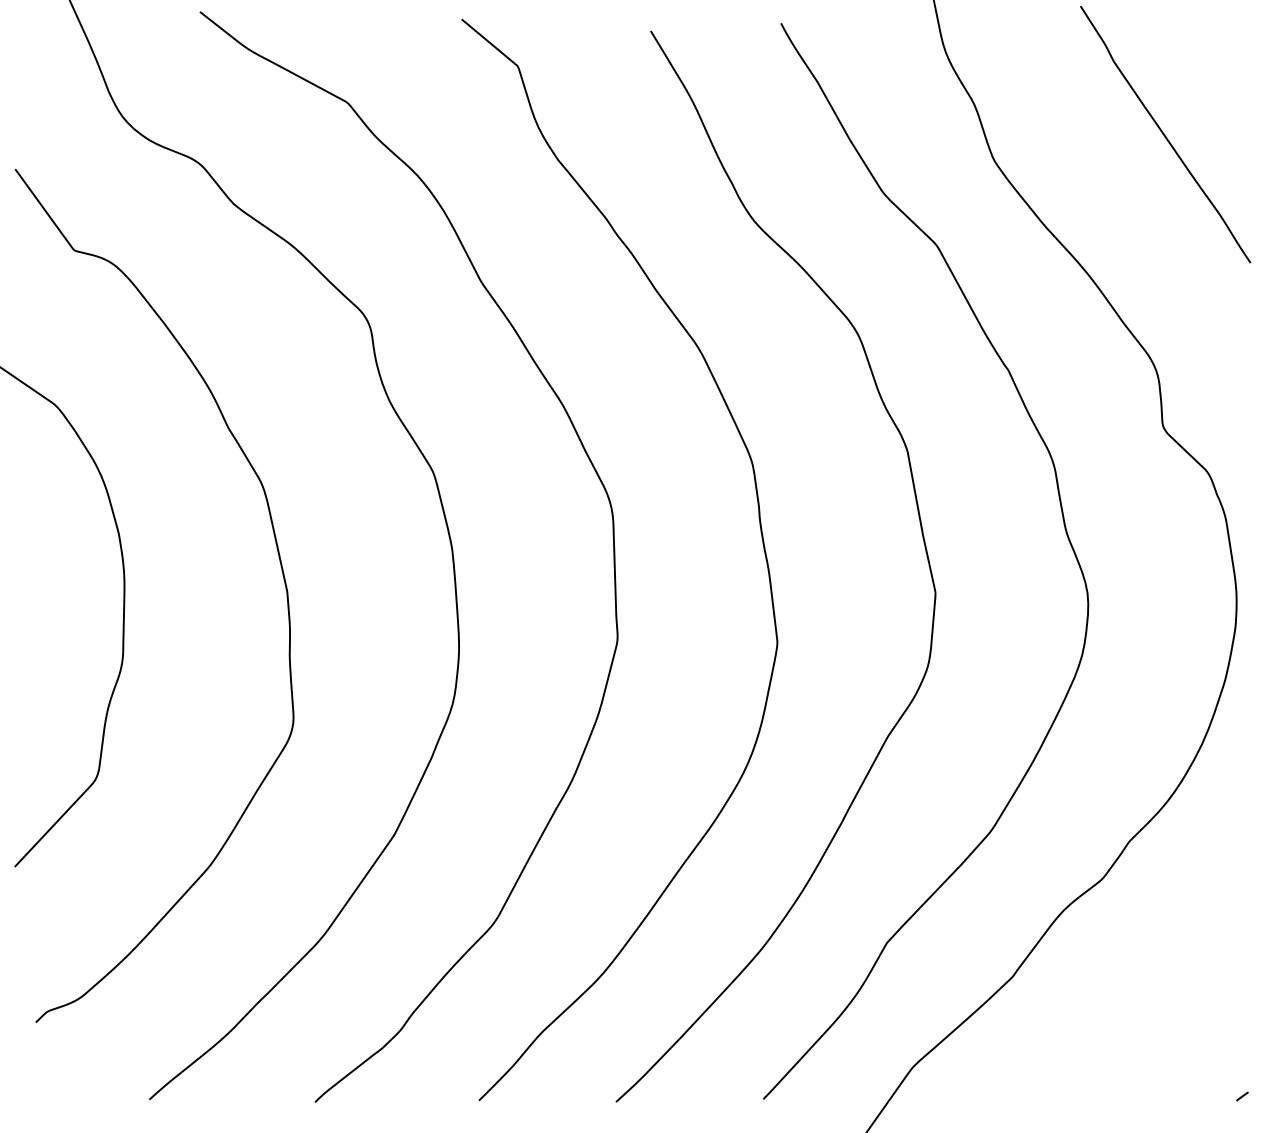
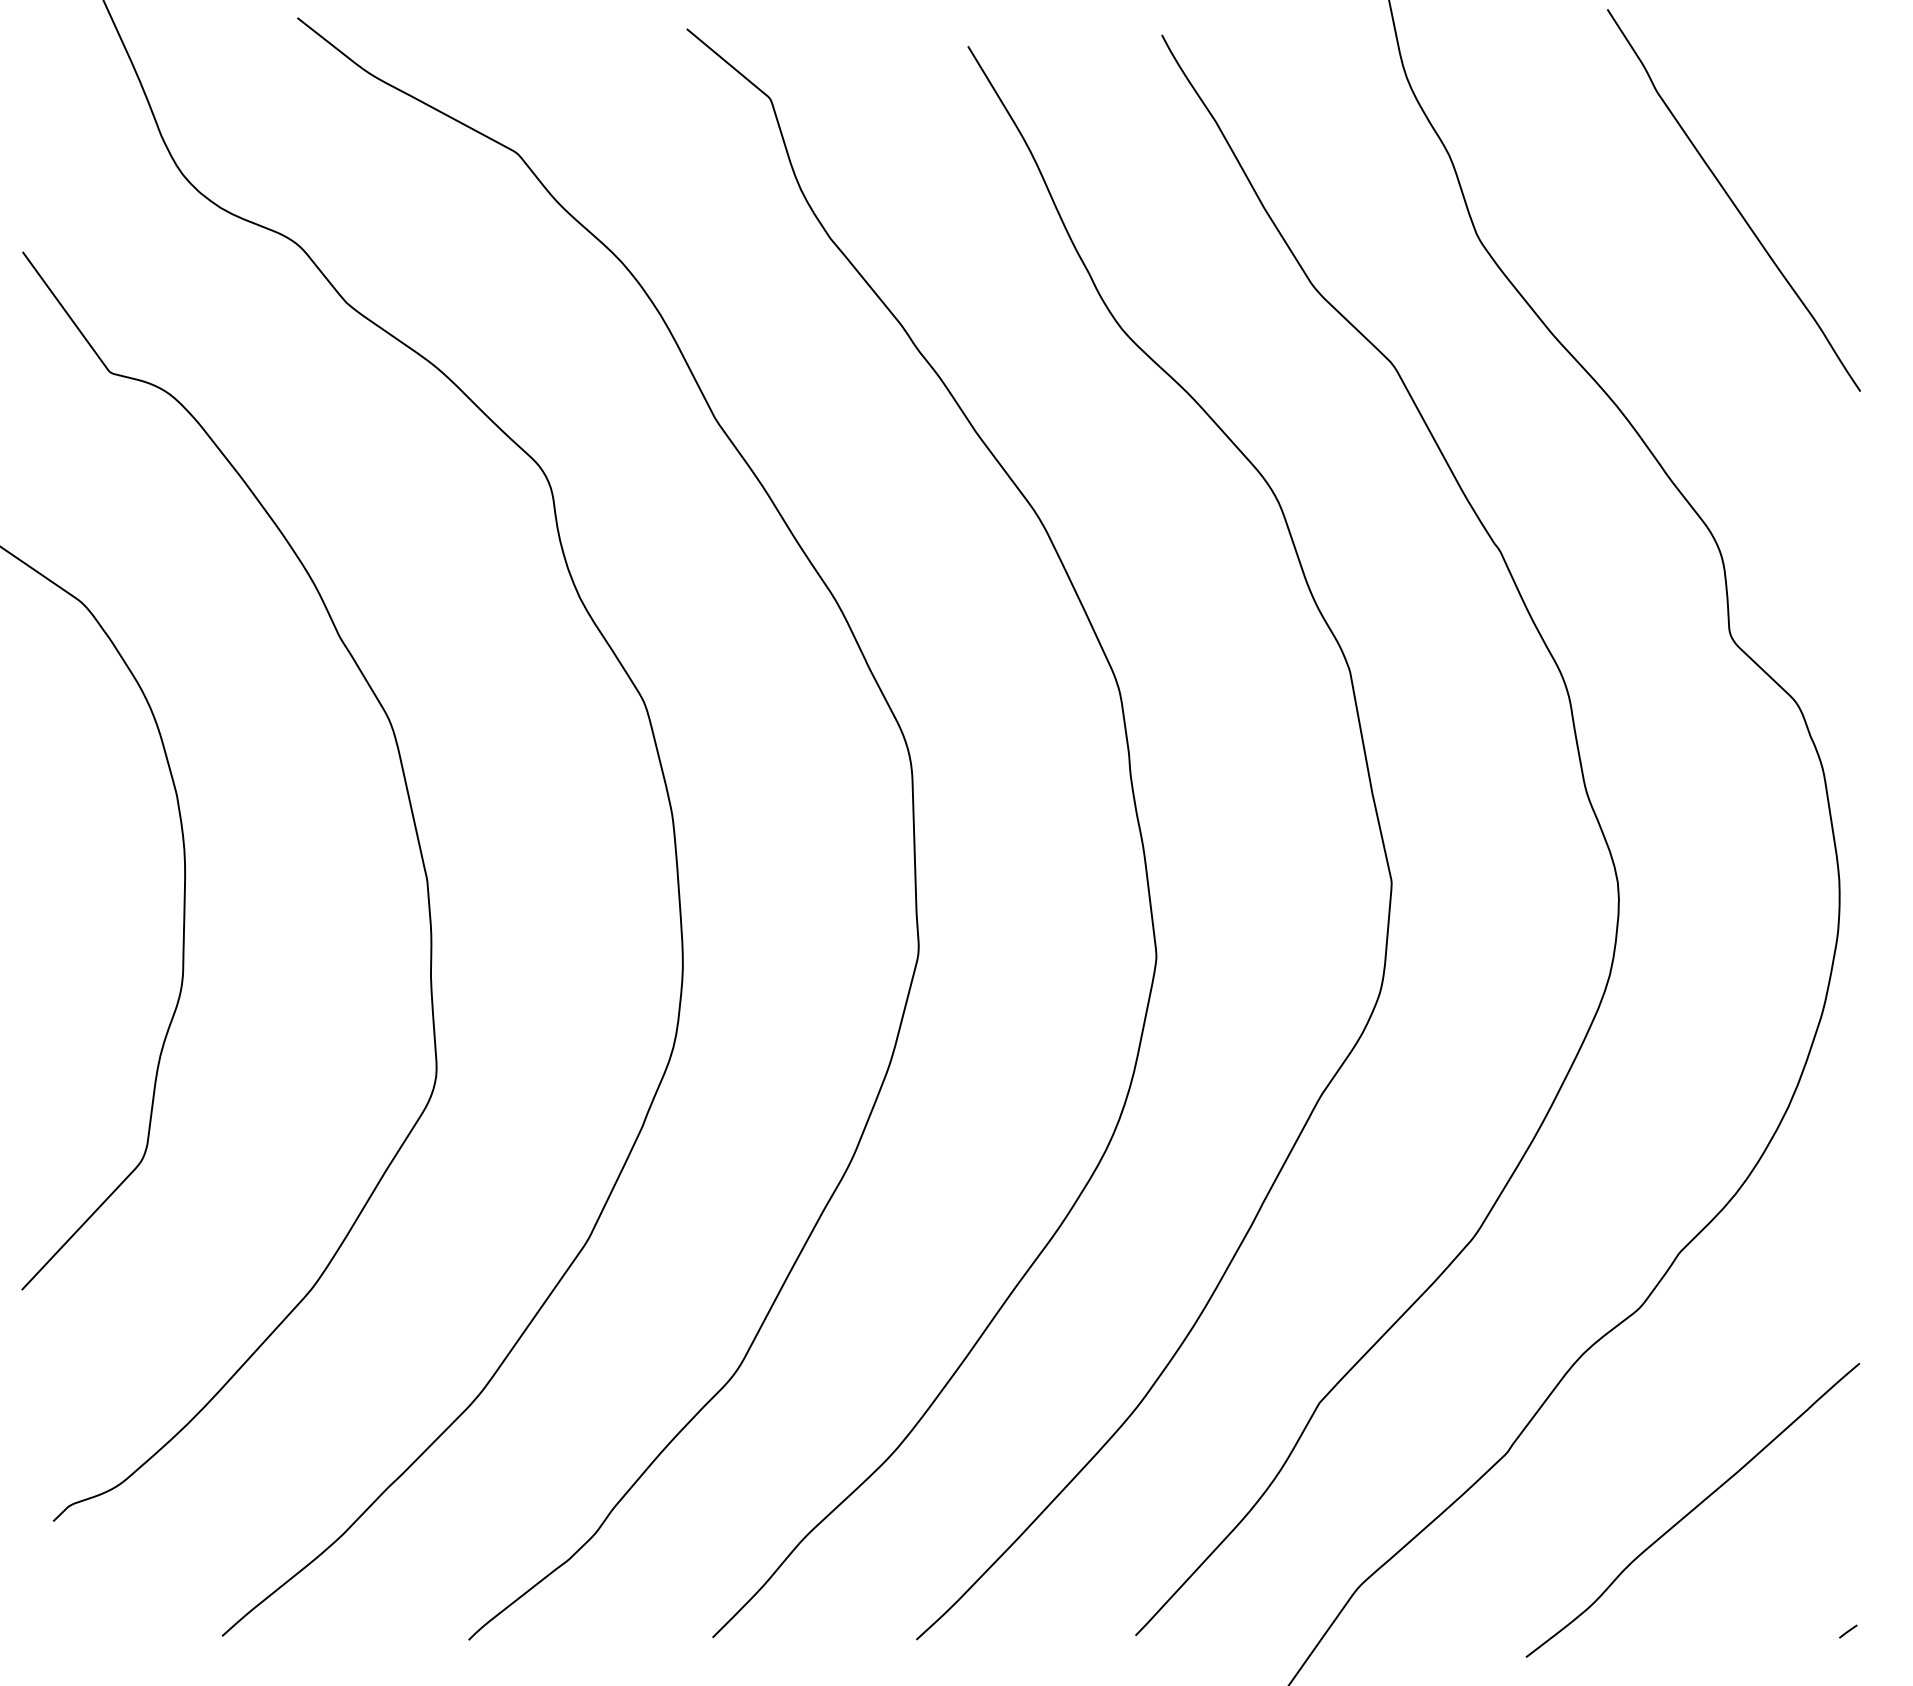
curve: (1137, 1014) -> (1692, 1509), added

